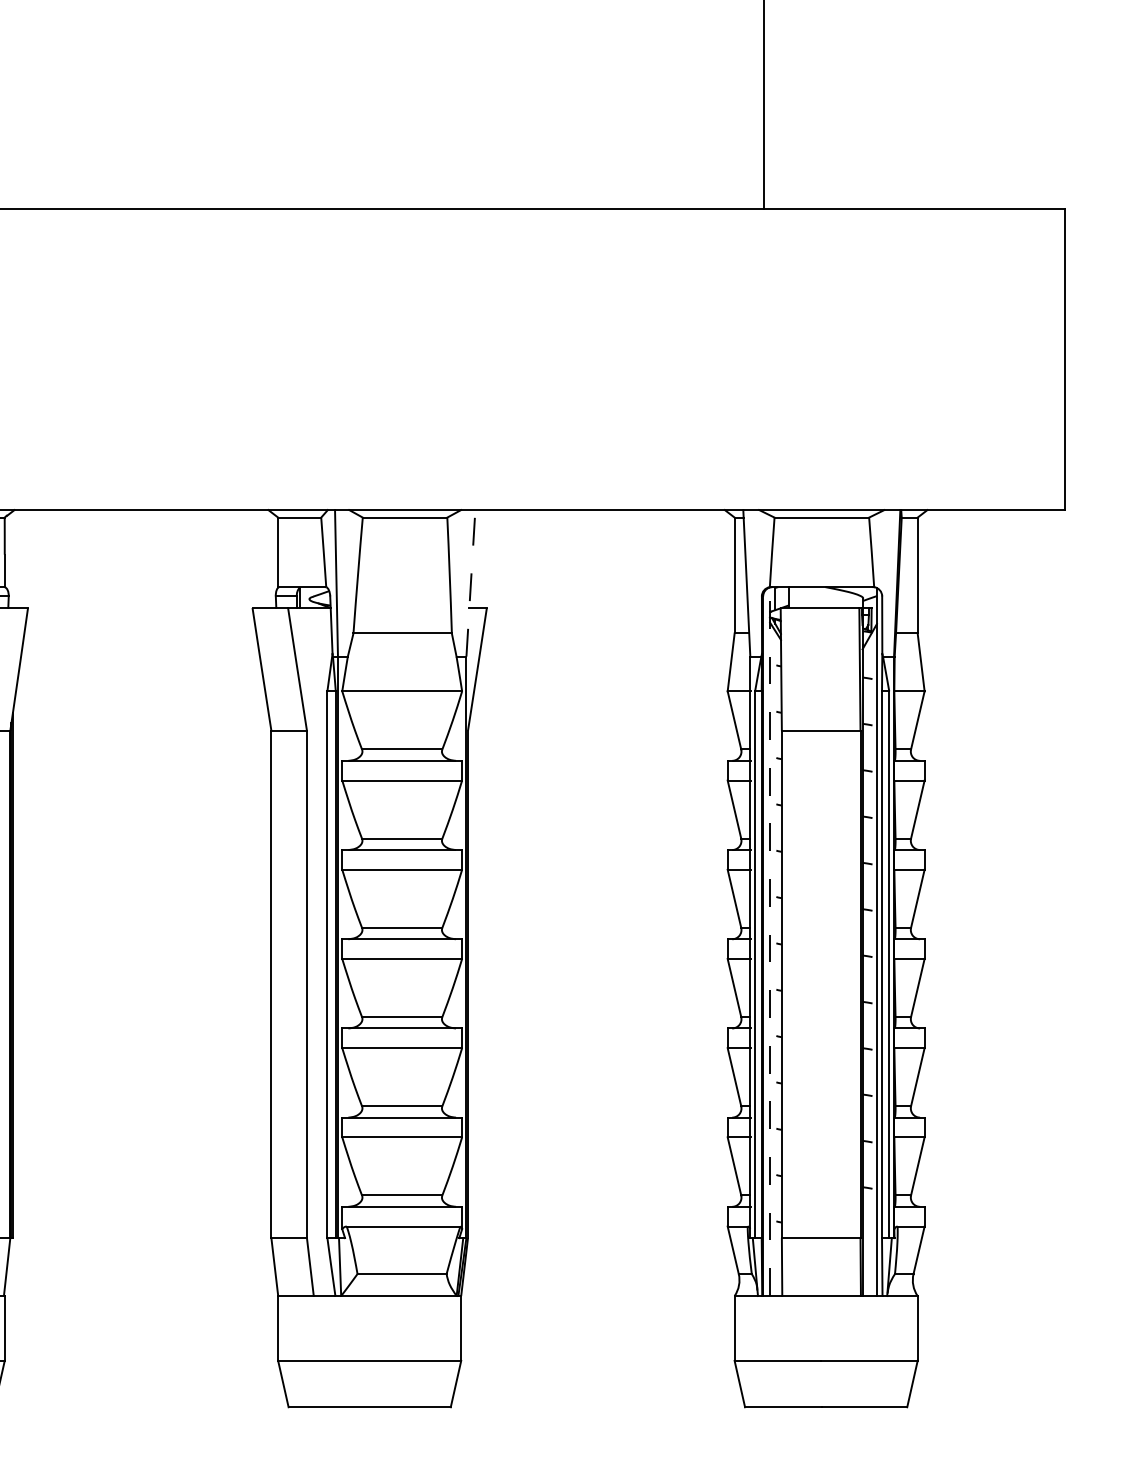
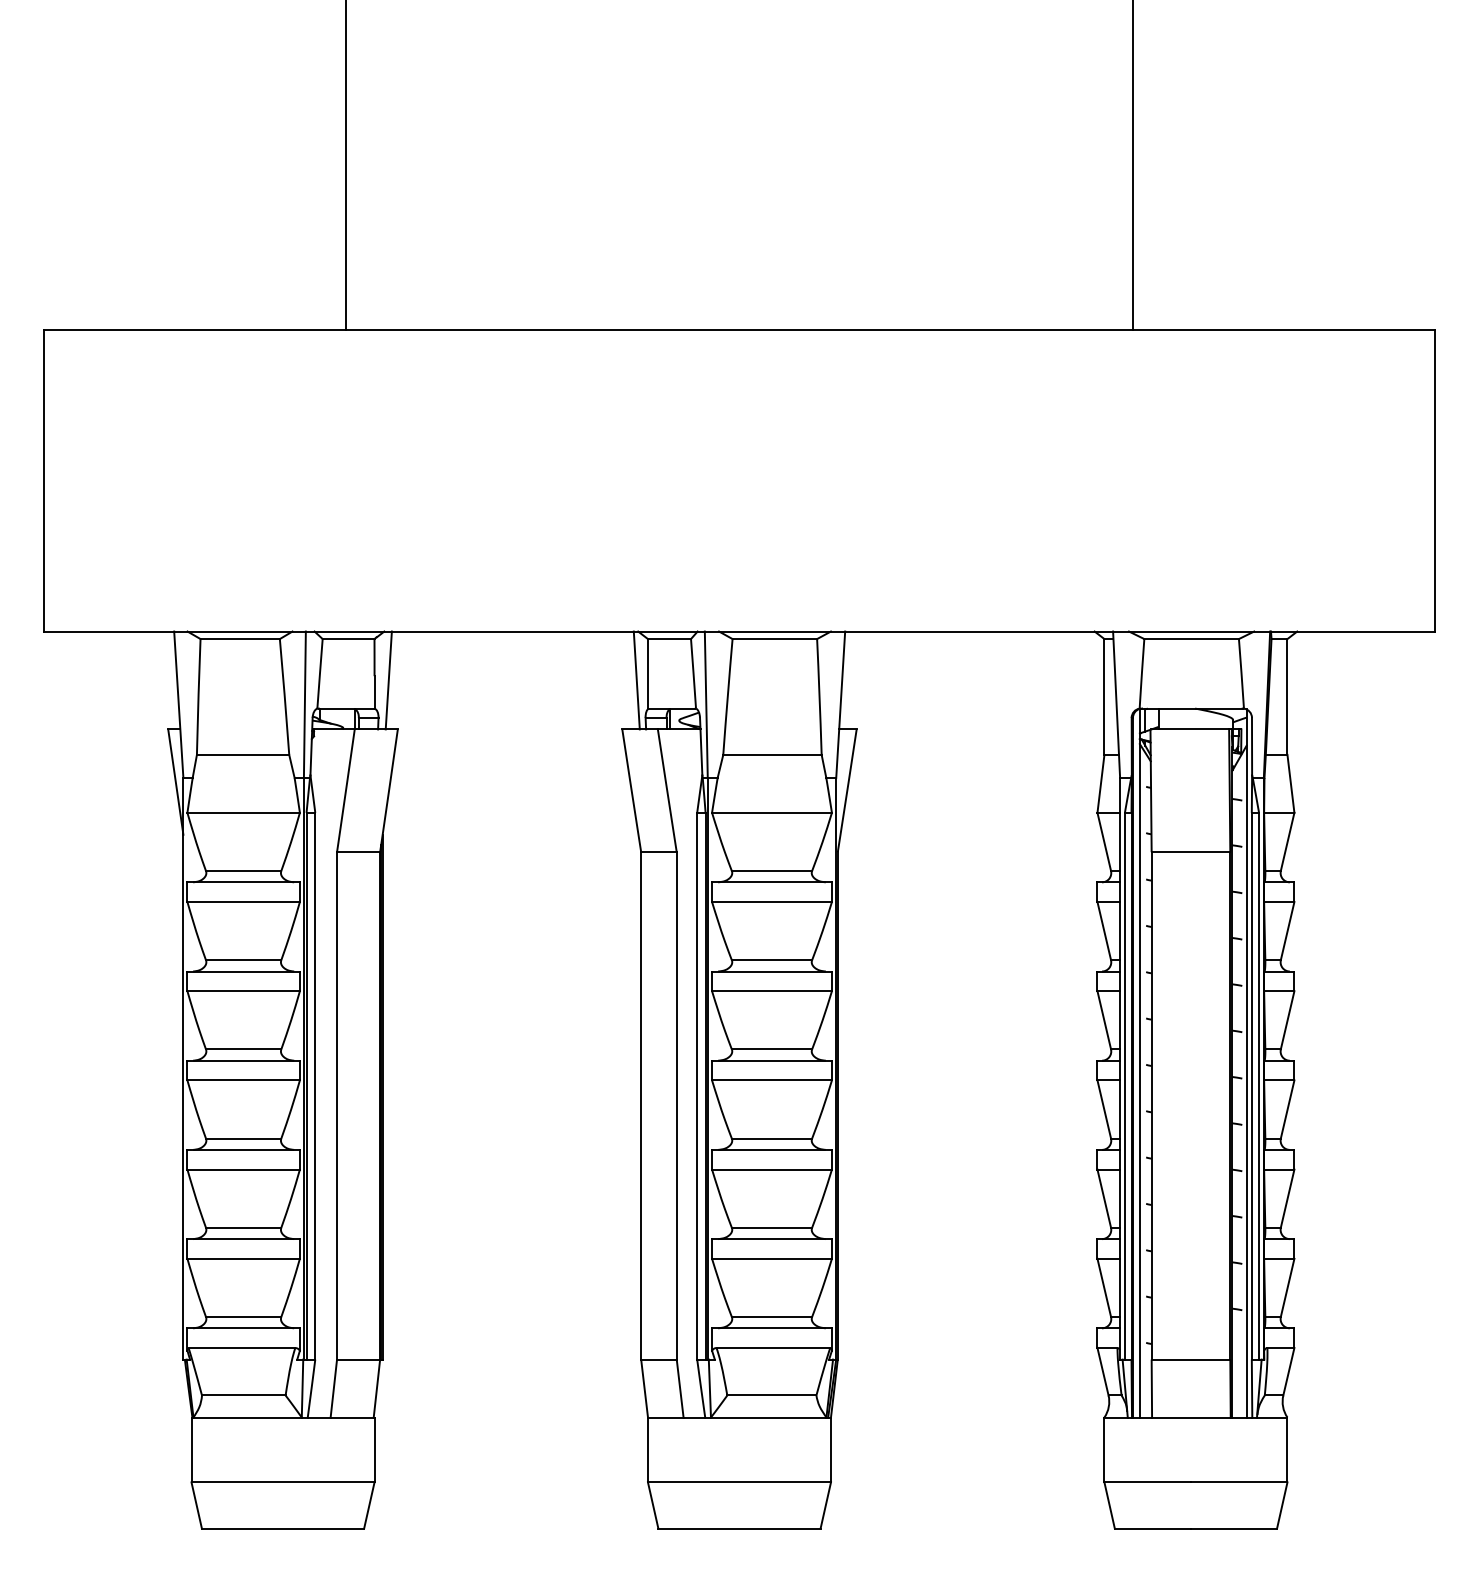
line: (18, 559) -> (388, 680), added
line: (266, 559) -> (636, 680), added
line: (470, 583) -> (840, 704), dashed -> solid
line: (769, 941) -> (1139, 1062), dashed -> solid

